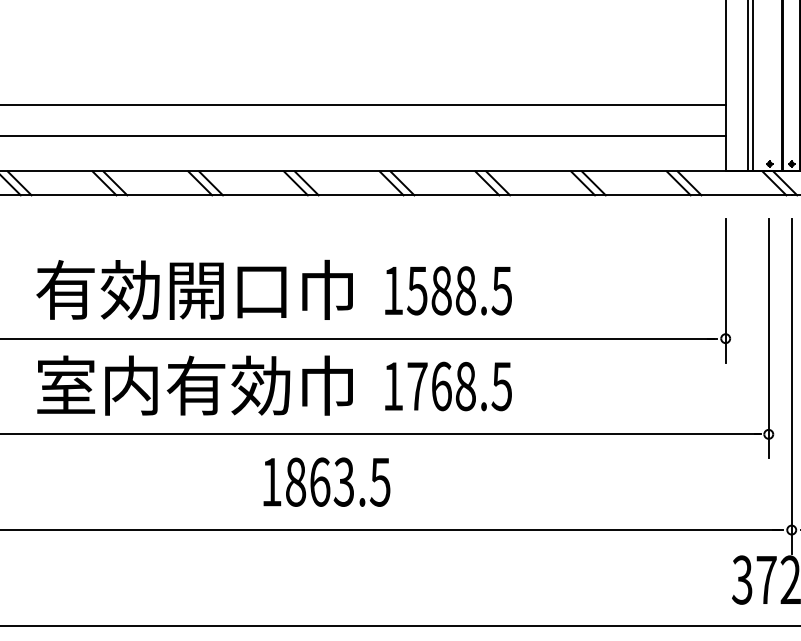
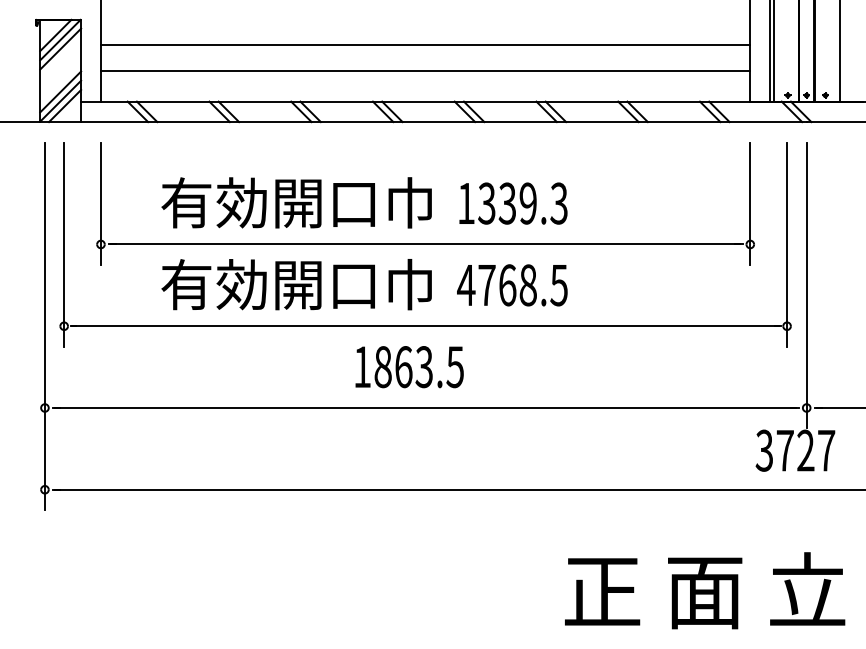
text: (459, 290) -> (522, 203), 1588.5 -> 1339.3
text: (162, 385) -> (269, 284), 室内有効巾 -> 有効開口巾
text: (393, 386) -> (466, 285), 1768.5 -> 4768.5

